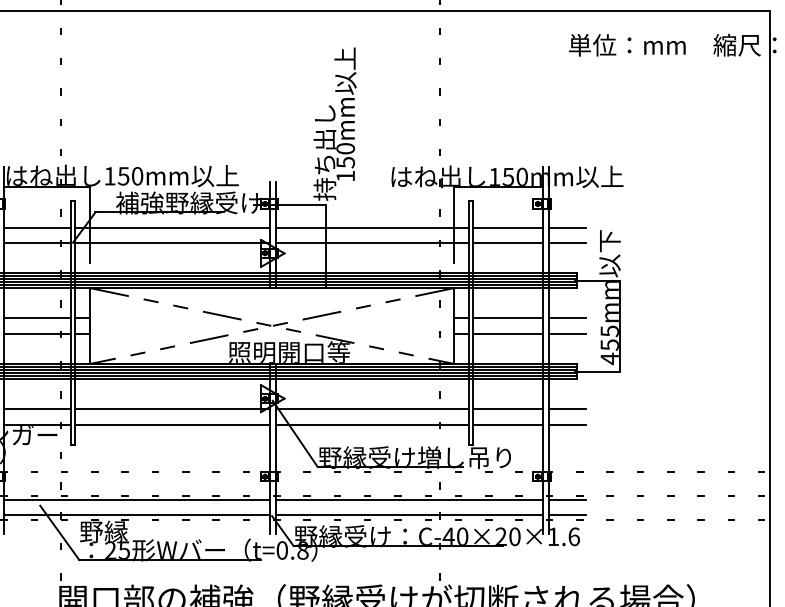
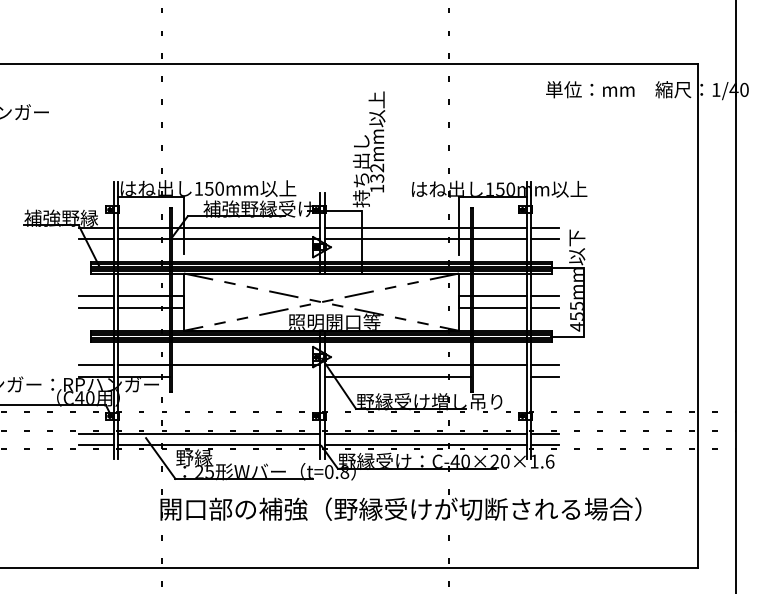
text: (346, 154) -> (377, 172), 150mm -> 132mm
line: (172, 424) -> (246, 376), removed
line: (507, 424) -> (499, 376), removed

